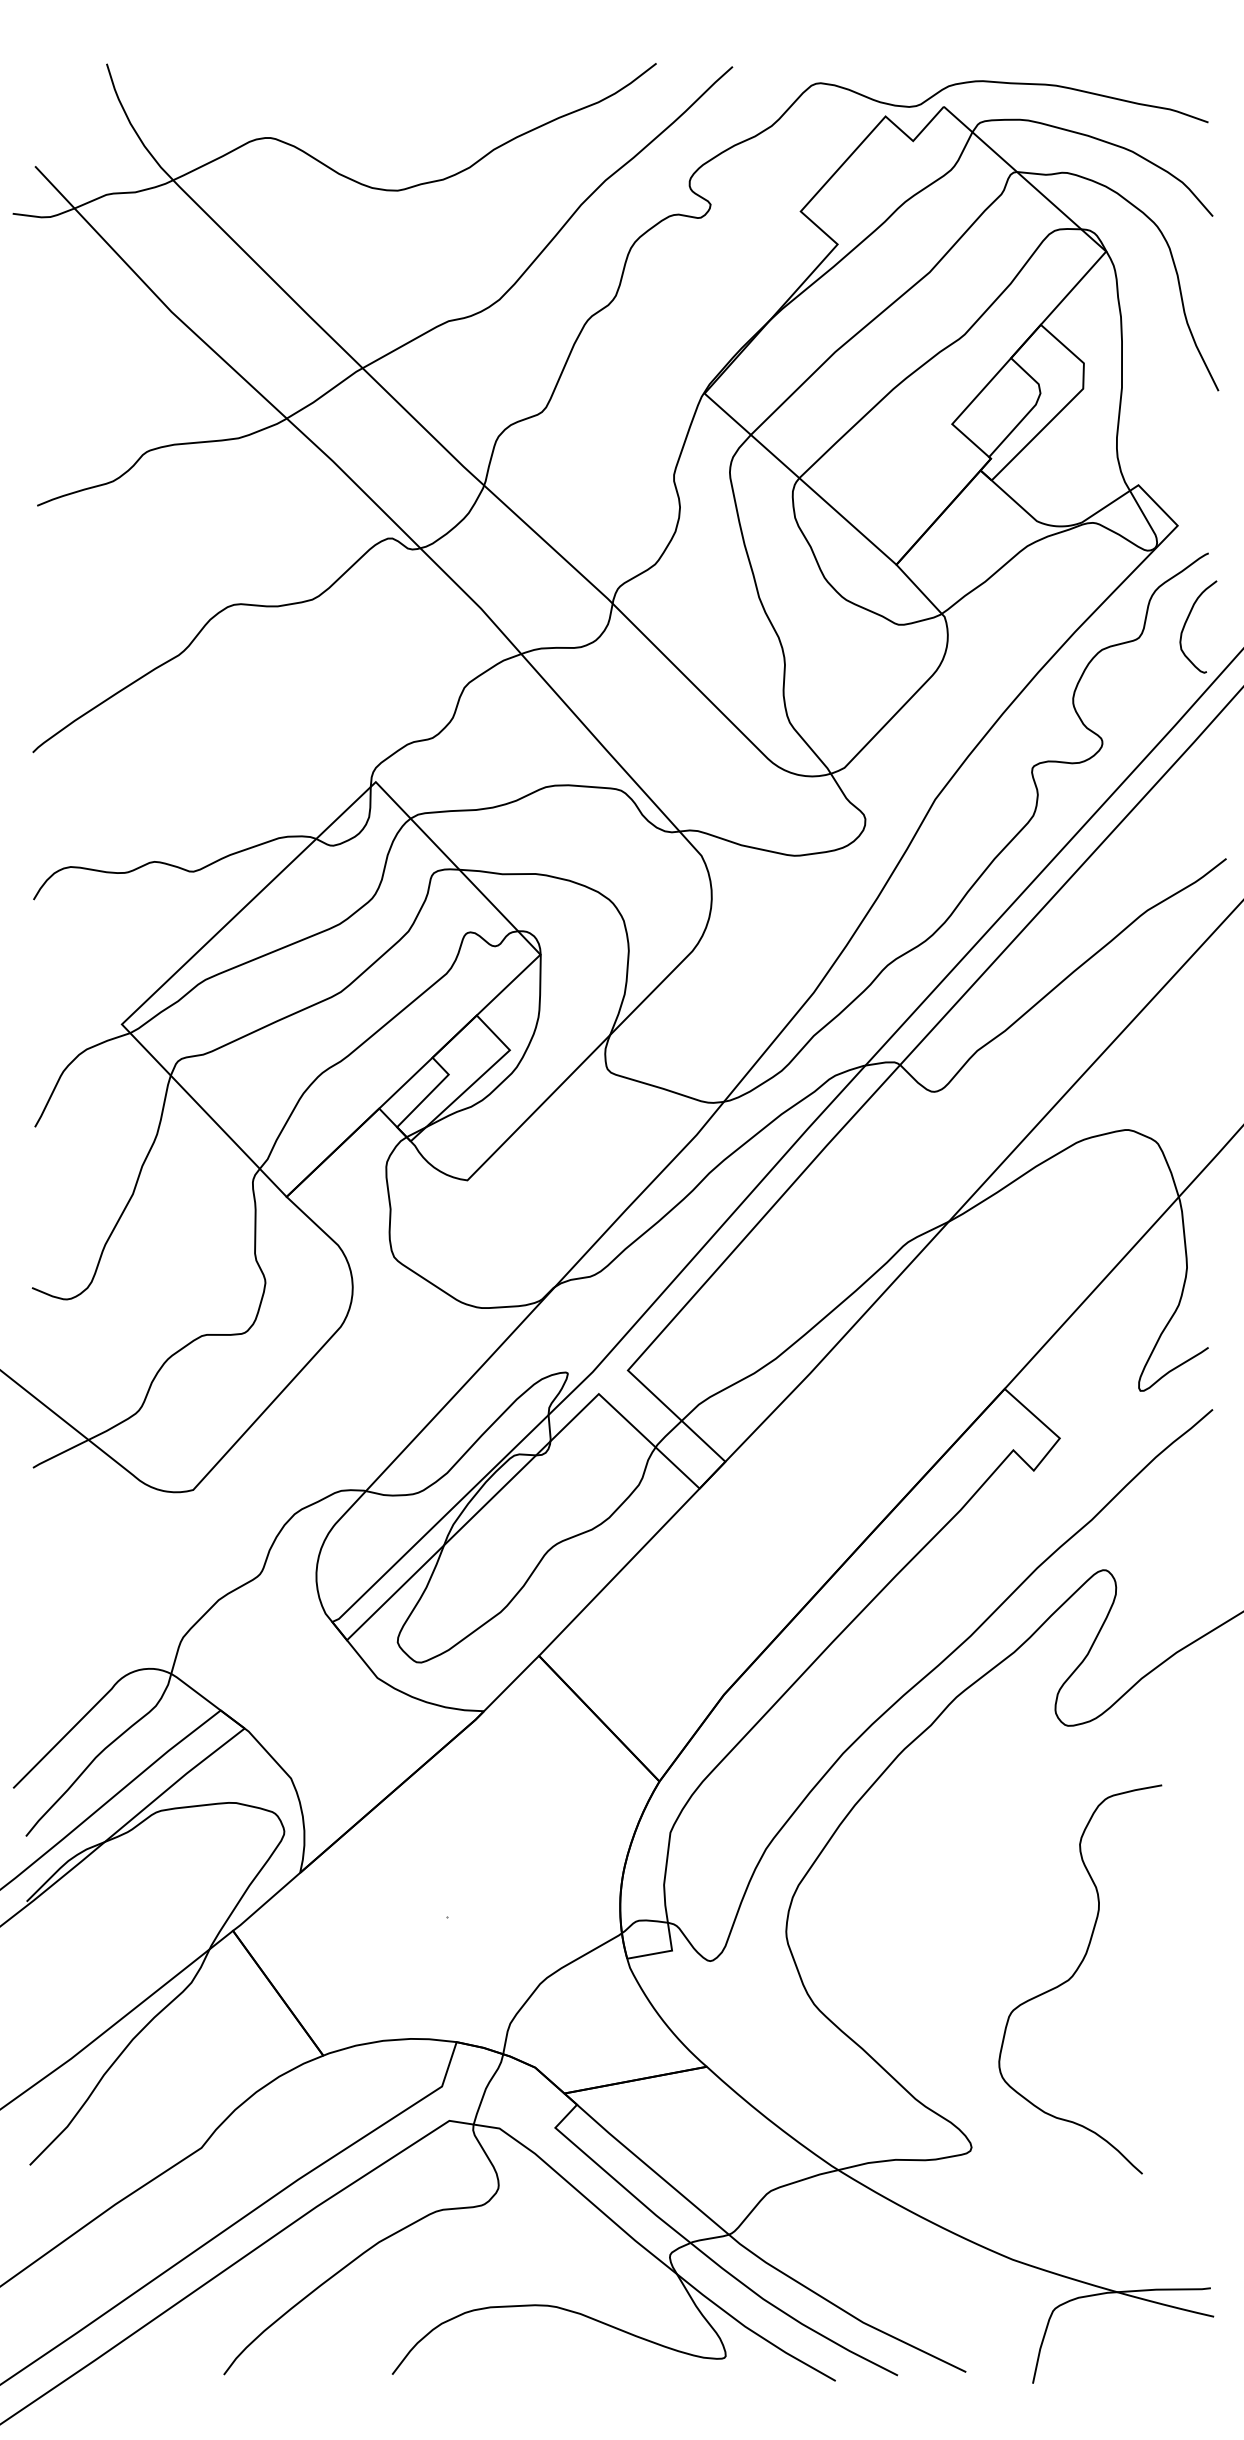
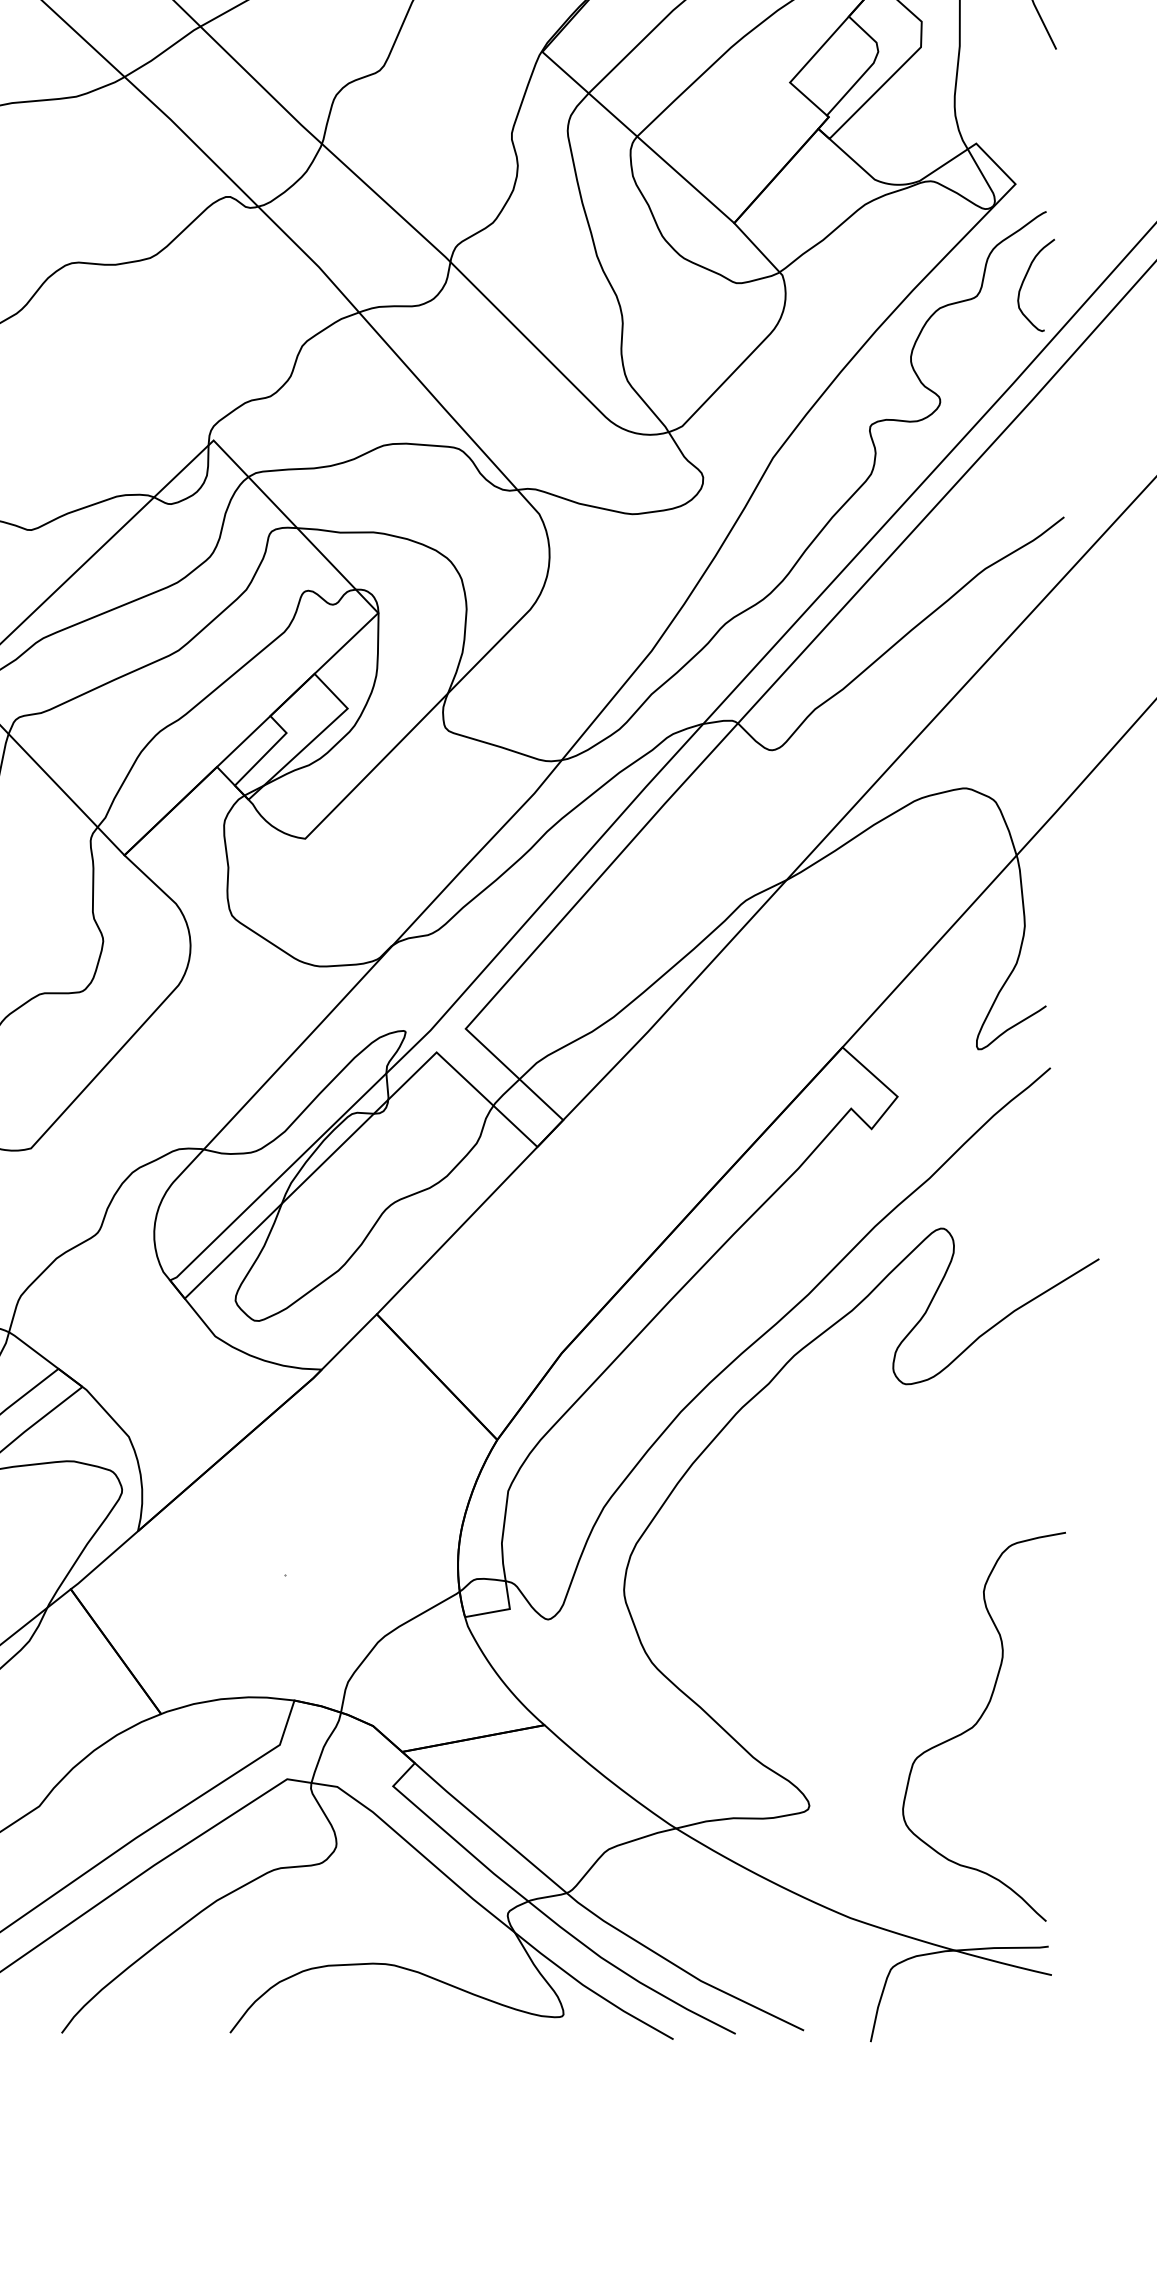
curve: (1074, 1975) -> (978, 1722), moved

